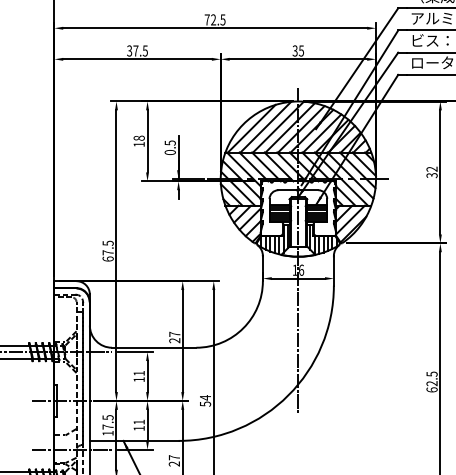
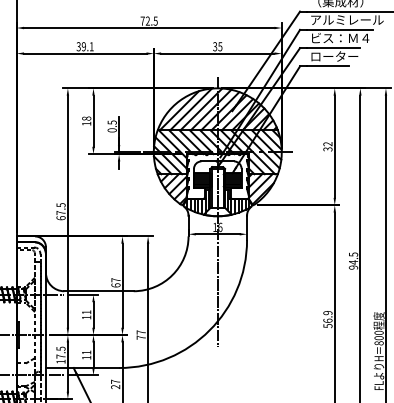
text: (140, 50) -> (87, 46), 37.5 -> 39.1
text: (174, 340) -> (115, 285), 27 -> 67
text: (431, 382) -> (327, 319), 62.5 -> 56.9
text: (204, 400) -> (140, 334), 54 -> 77

